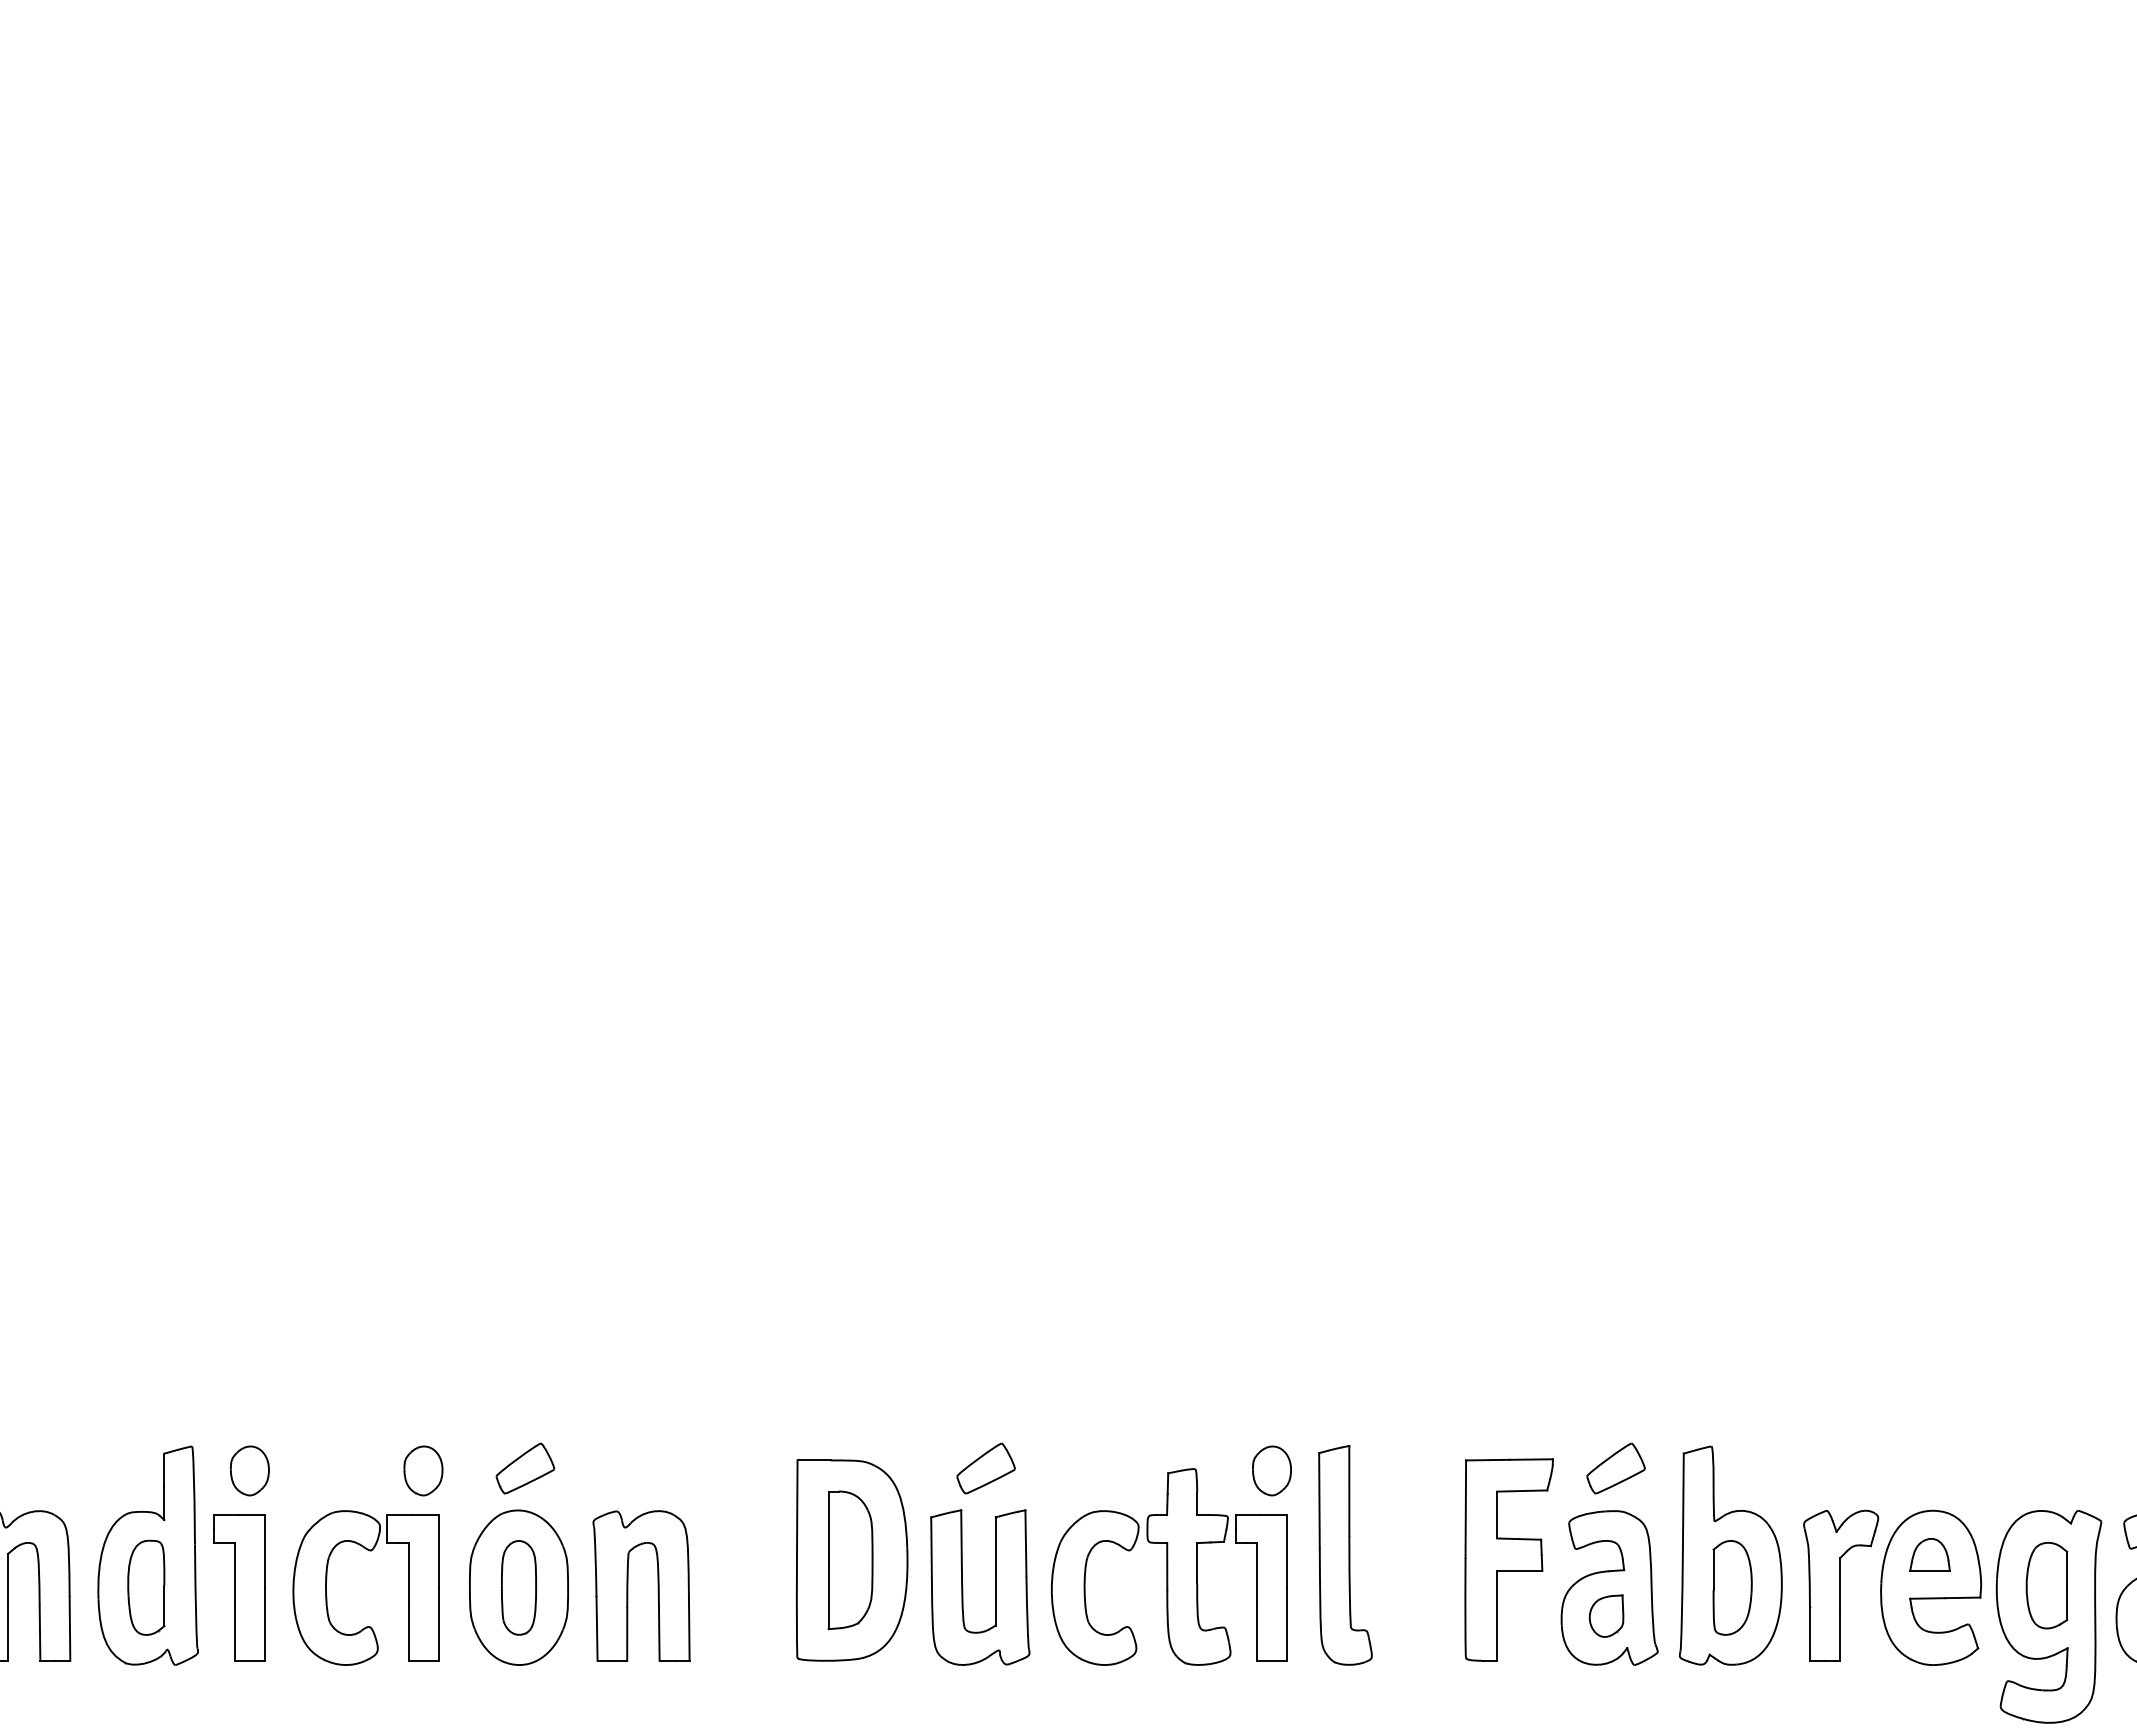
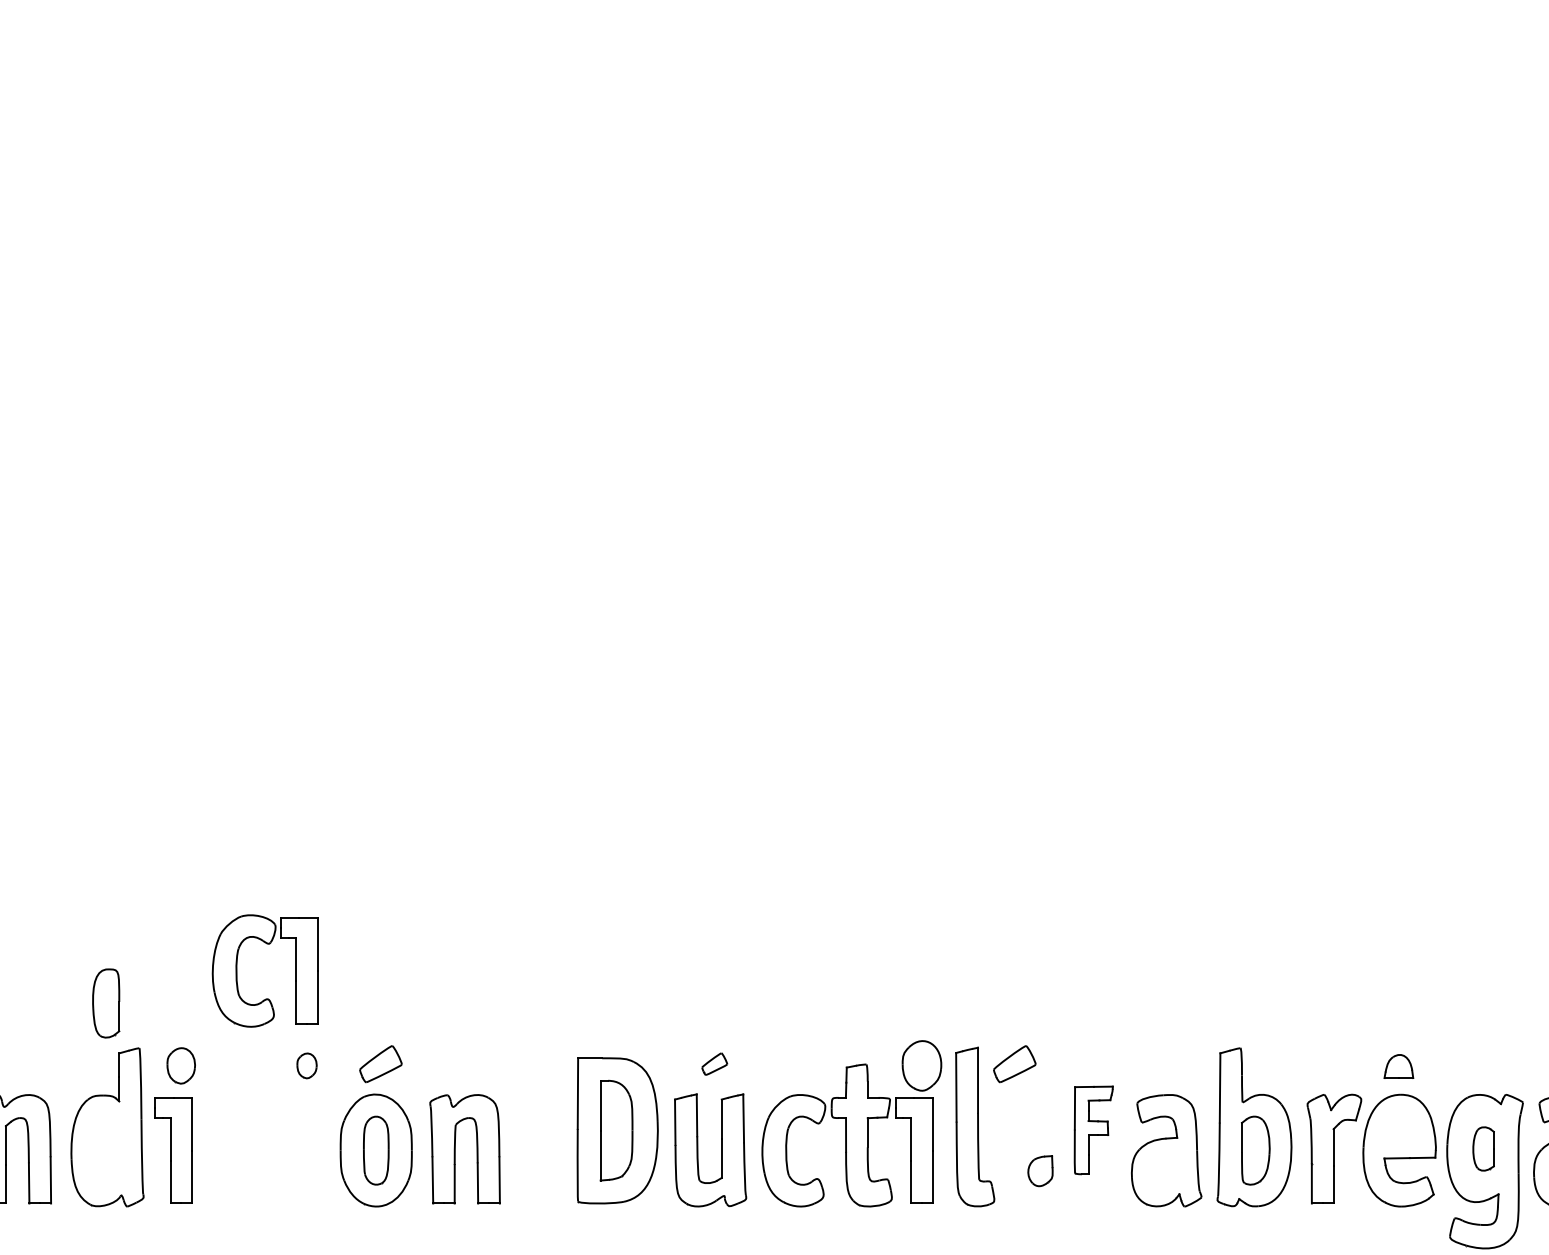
part: (985, 1468) -> (714, 1064), size x0.6
part: (1615, 1468) -> (1014, 1064), moved
part: (423, 1470) -> (307, 1065), size x0.7
part: (1271, 1470) -> (921, 1065), size x1.4
part: (369, 1551) -> (267, 944), moved
part: (1929, 1554) -> (1398, 1066), moved
part: (1508, 1559) -> (1093, 1130), size x0.6
part: (2046, 1585) -> (1483, 1148), size x0.7
part: (146, 1587) -> (106, 1003), moved
part: (1606, 1615) -> (1040, 1170), moved

